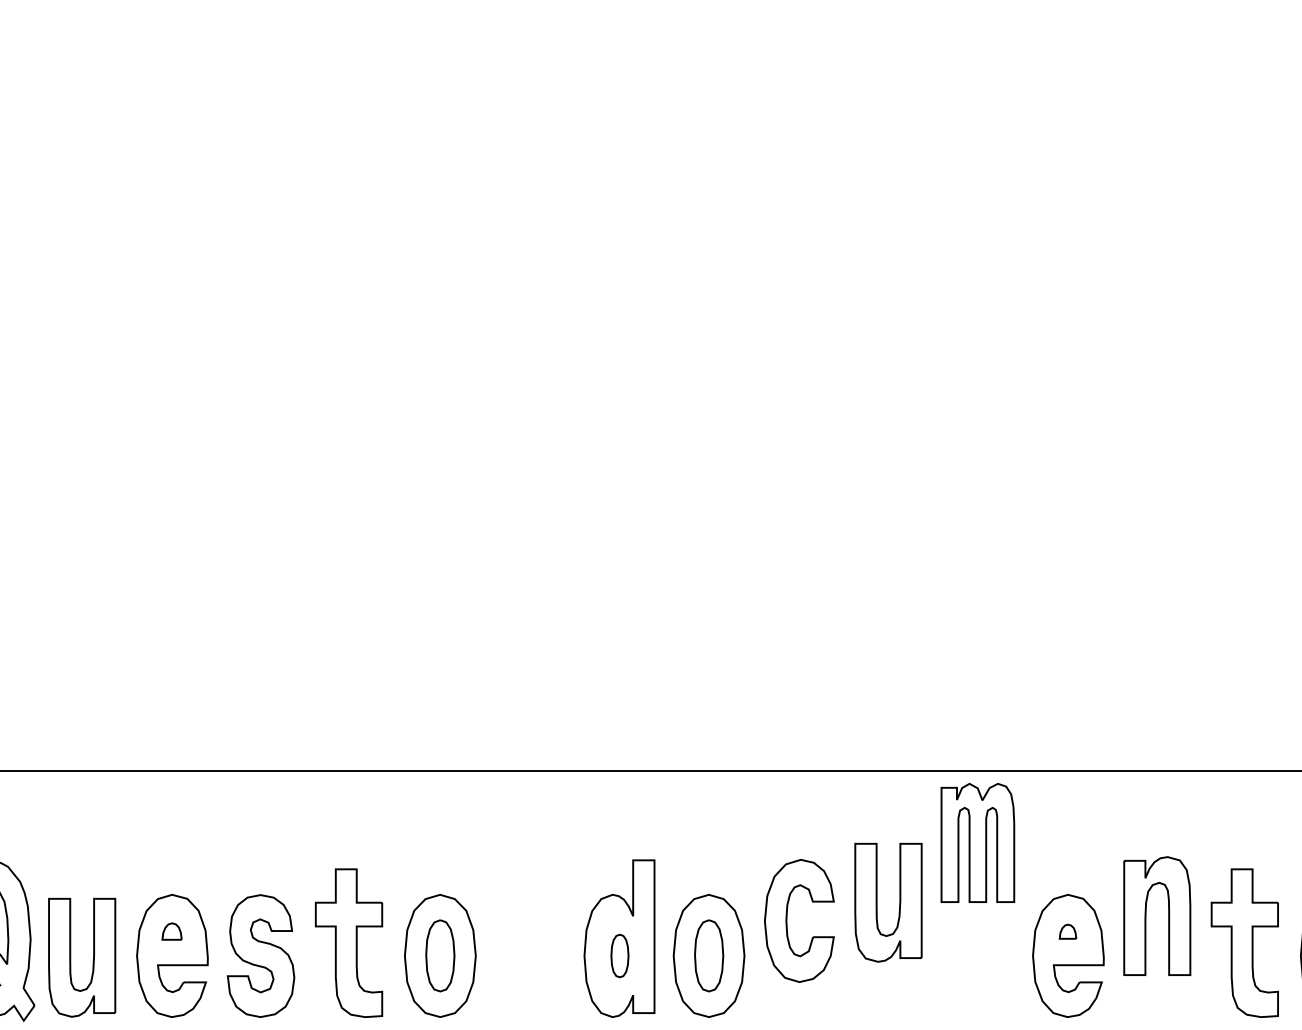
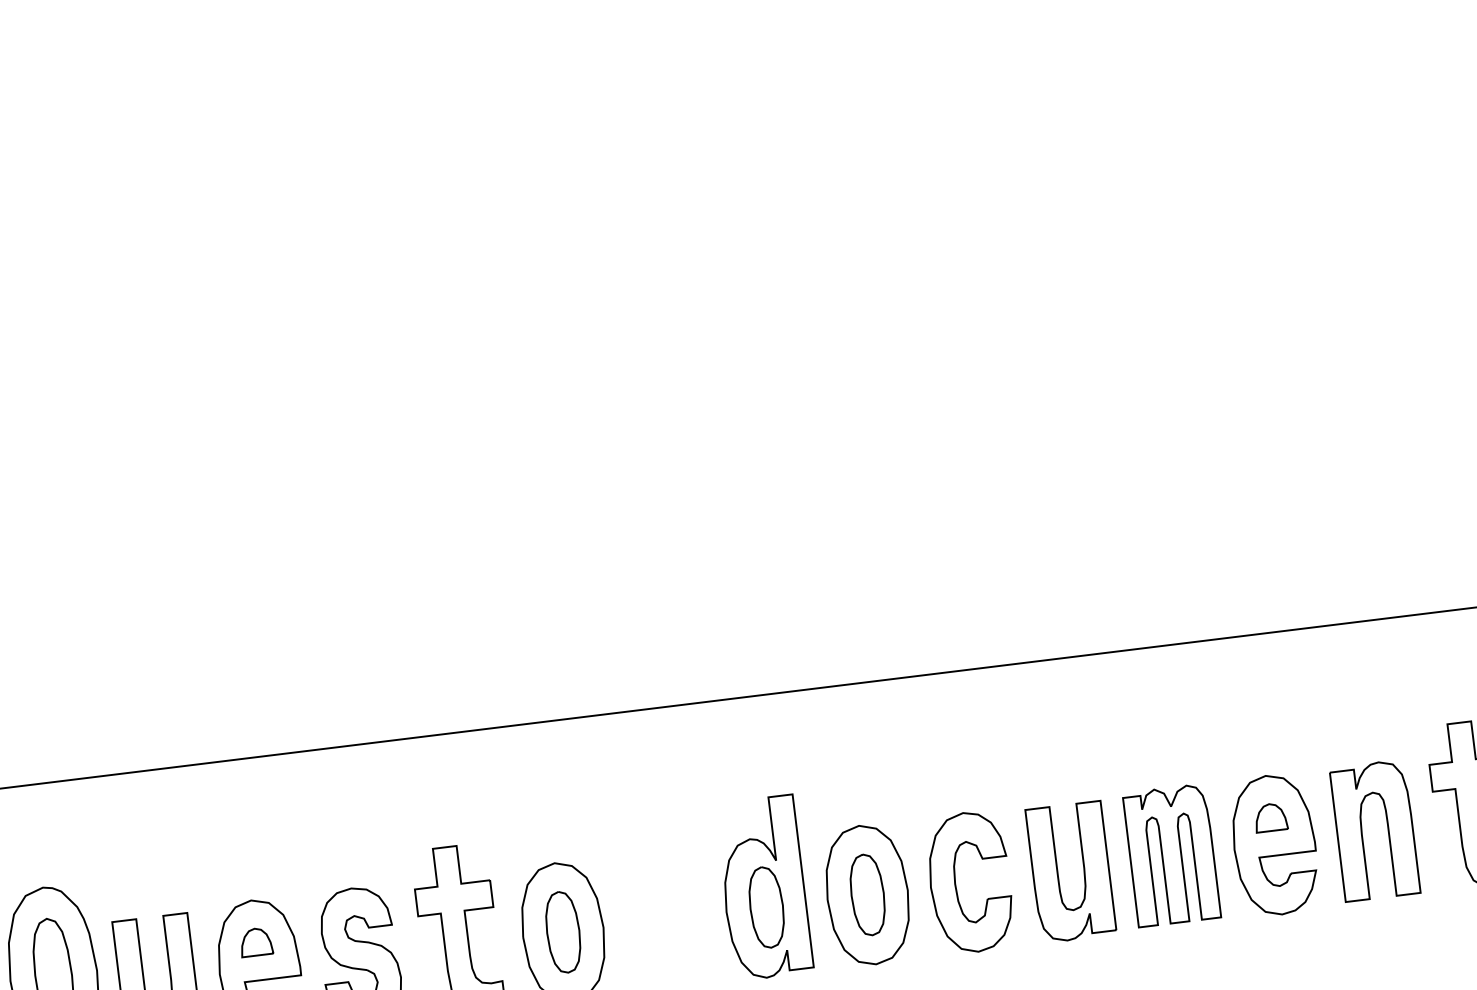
part: (977, 842) -> (1171, 854), moved
part: (877, 902) -> (1058, 873), moved
part: (1146, 915) -> (1362, 831), moved
part: (787, 920) -> (956, 883), moved
part: (171, 931) -> (255, 942), size x1.43
part: (1067, 931) -> (1270, 817), size x1.67
part: (619, 955) -> (766, 907), size x1.67

